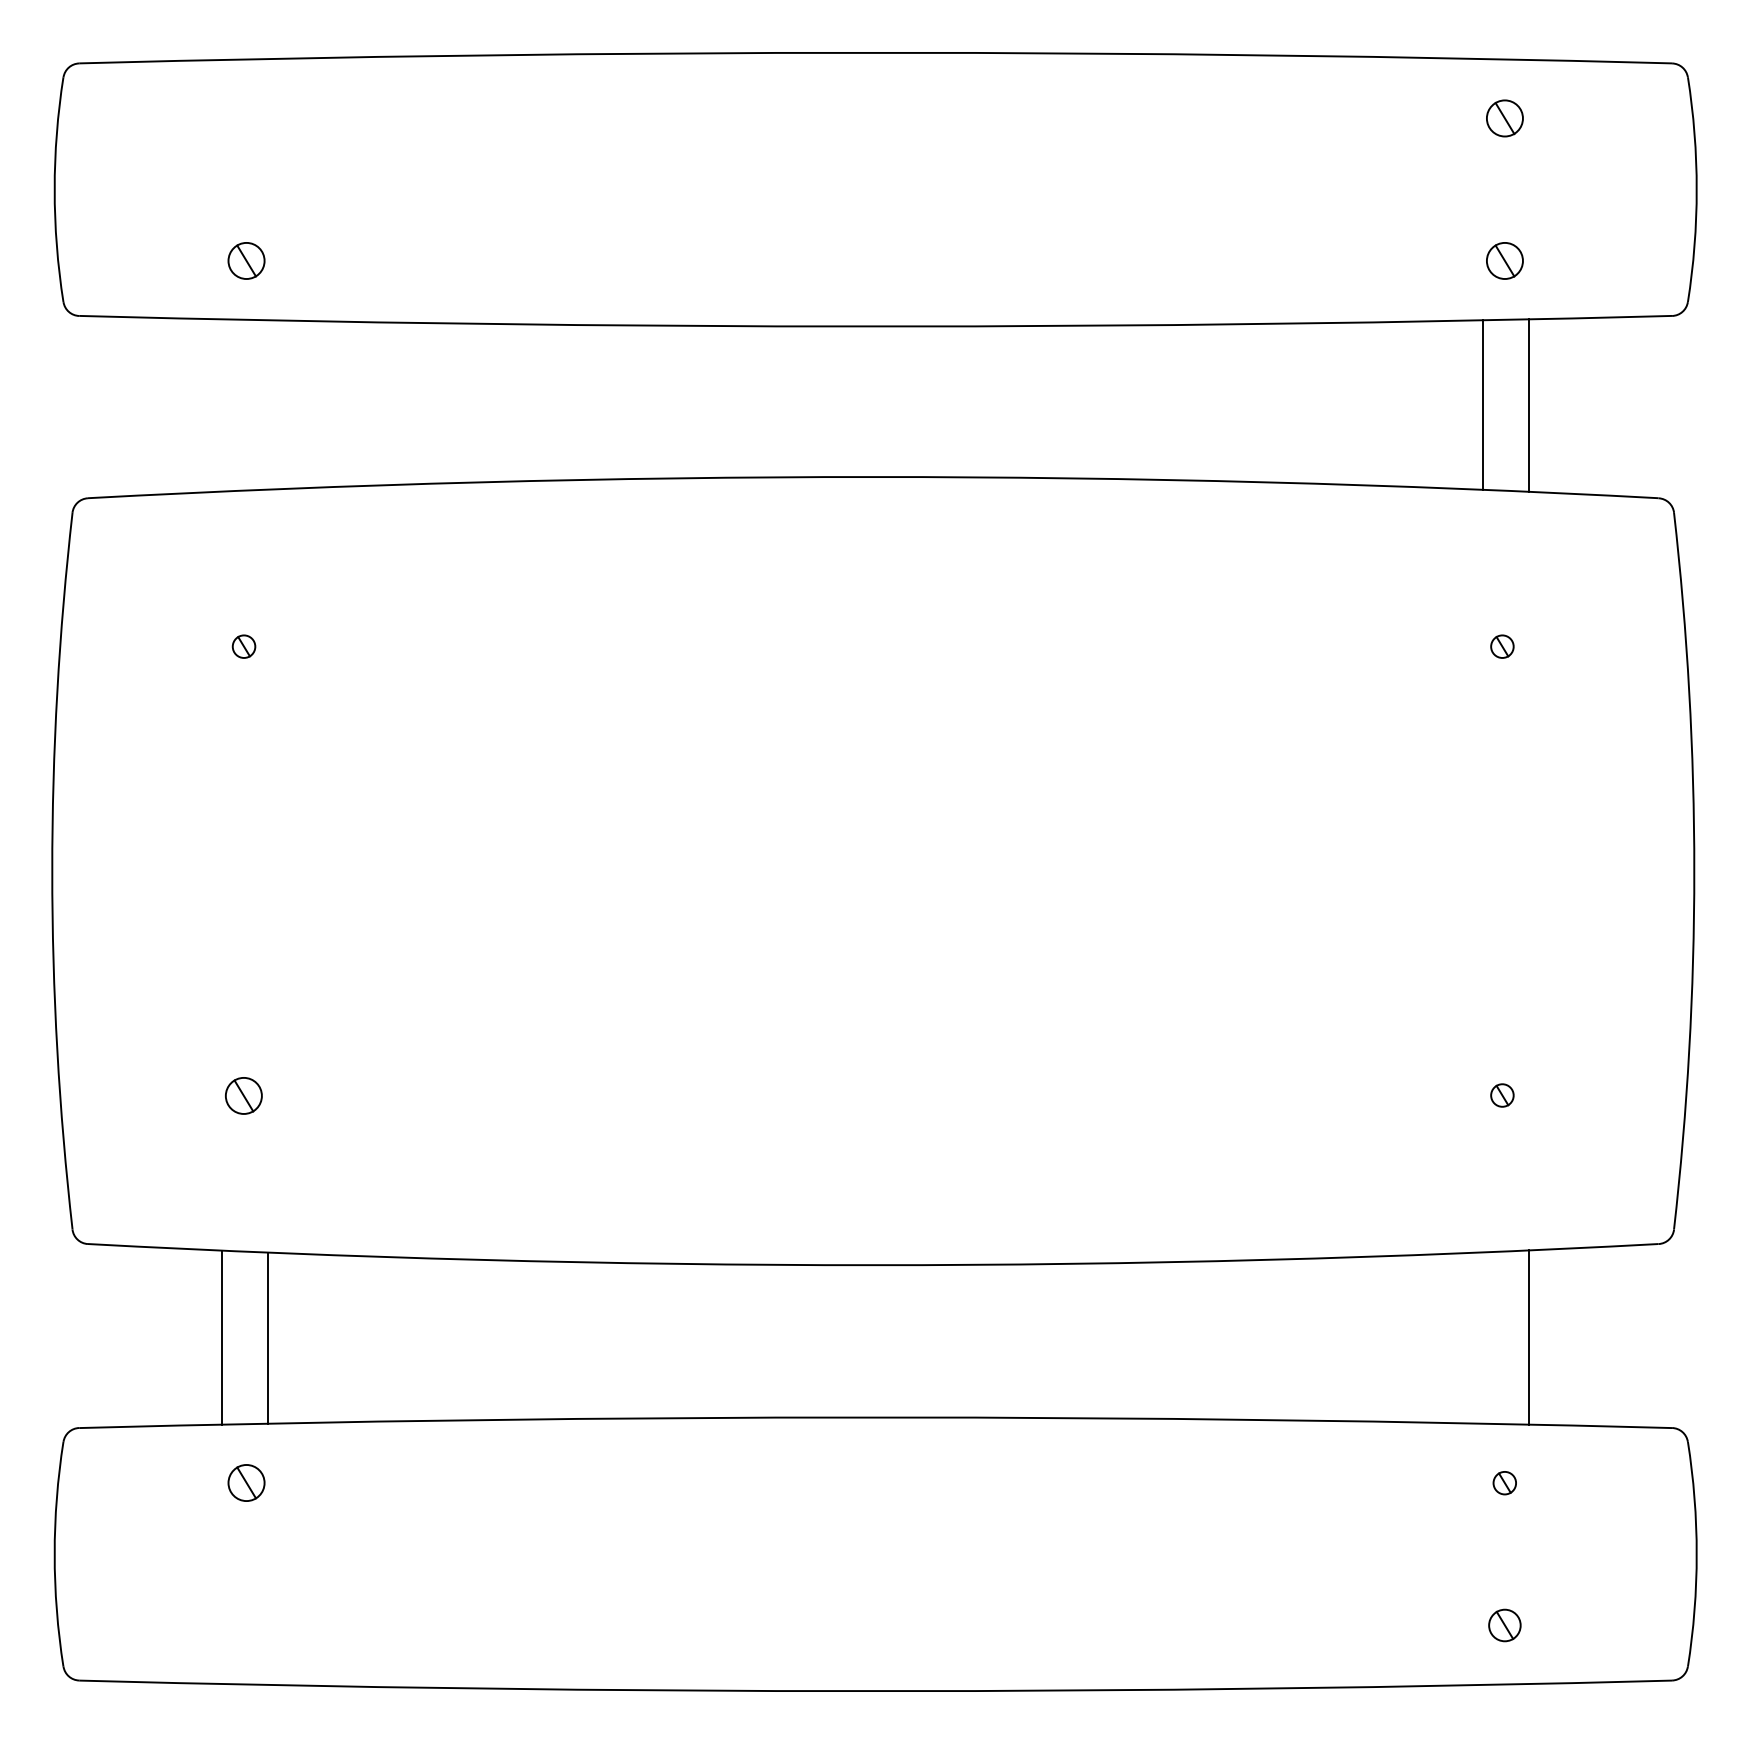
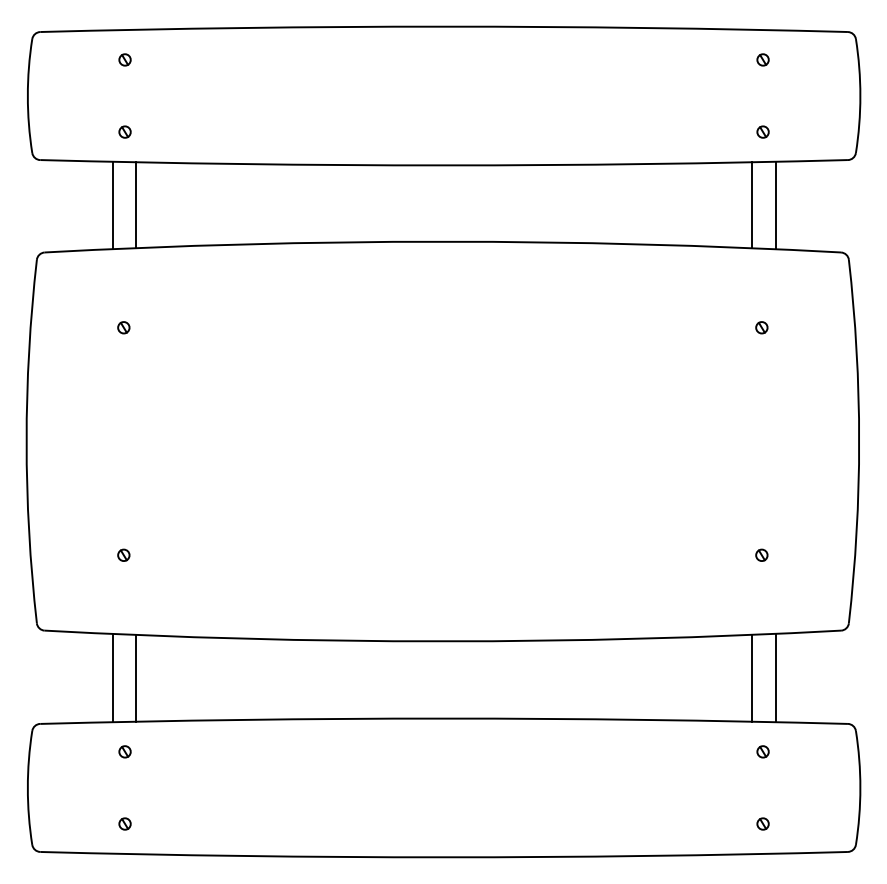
part: (245, 117) -> (124, 59), added
part: (1503, 117) -> (762, 59), size x0.62
part: (245, 259) -> (124, 131), size x0.62
part: (1503, 259) -> (762, 131), size x0.62
line: (221, 405) -> (112, 205), added
line: (269, 405) -> (136, 205), added
part: (243, 1093) -> (123, 554), size x0.62
line: (1481, 1336) -> (751, 677), added
part: (245, 1482) -> (124, 751), size x0.62
part: (245, 1624) -> (124, 823), added
part: (1503, 1624) -> (762, 823), size x0.71

